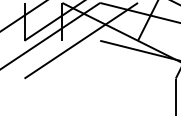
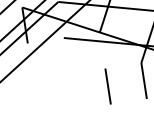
line: (137, 97) -> (107, 86), added

